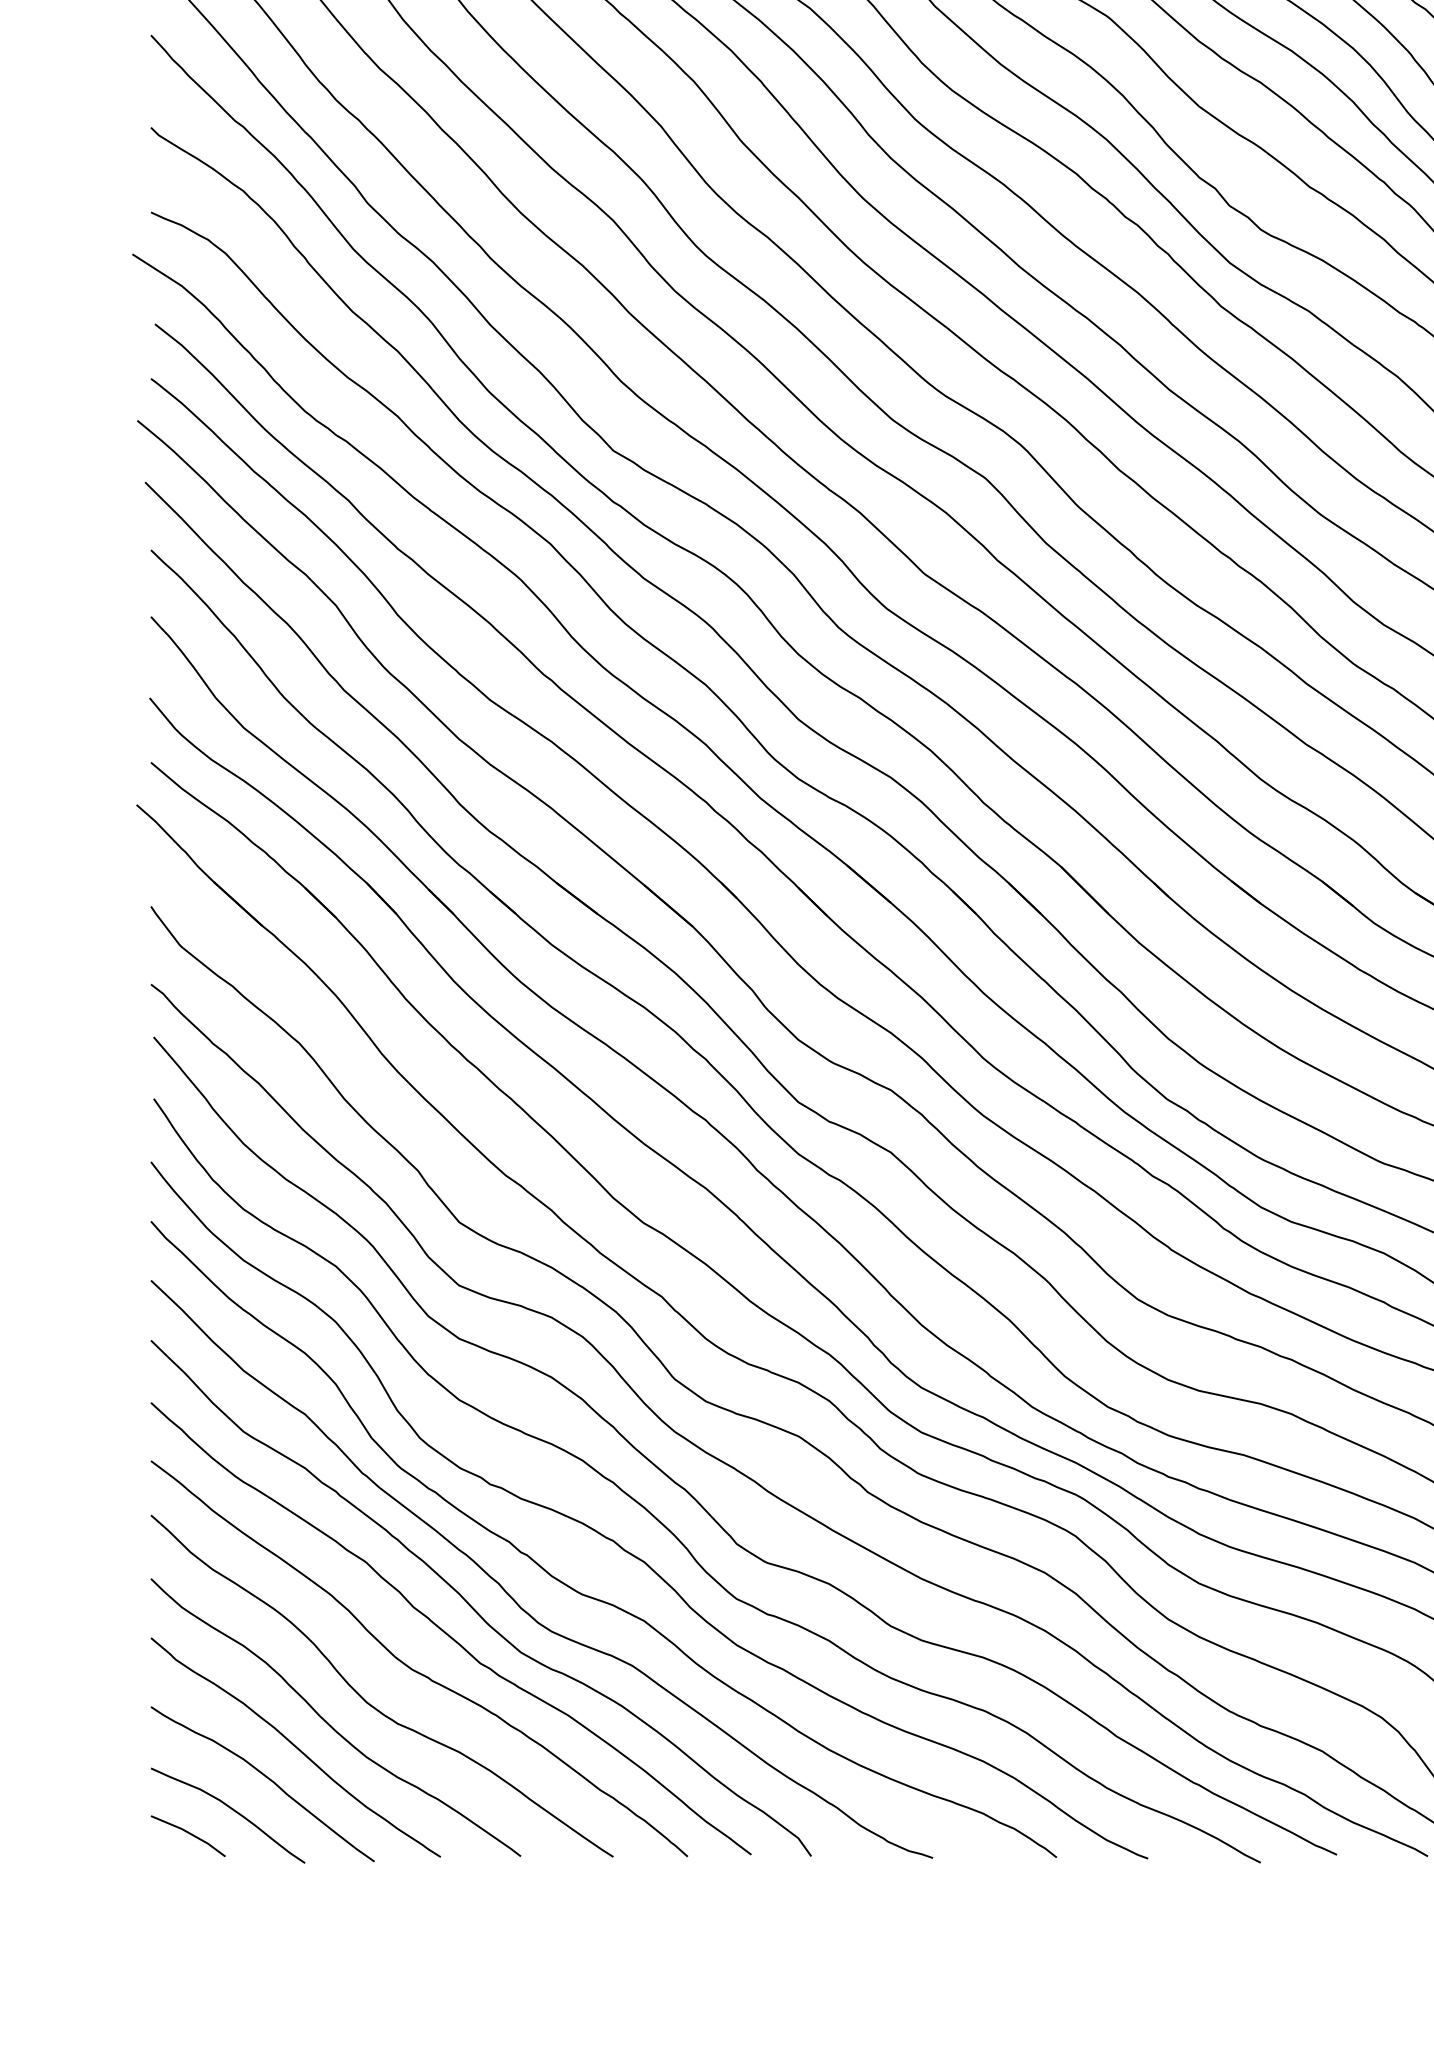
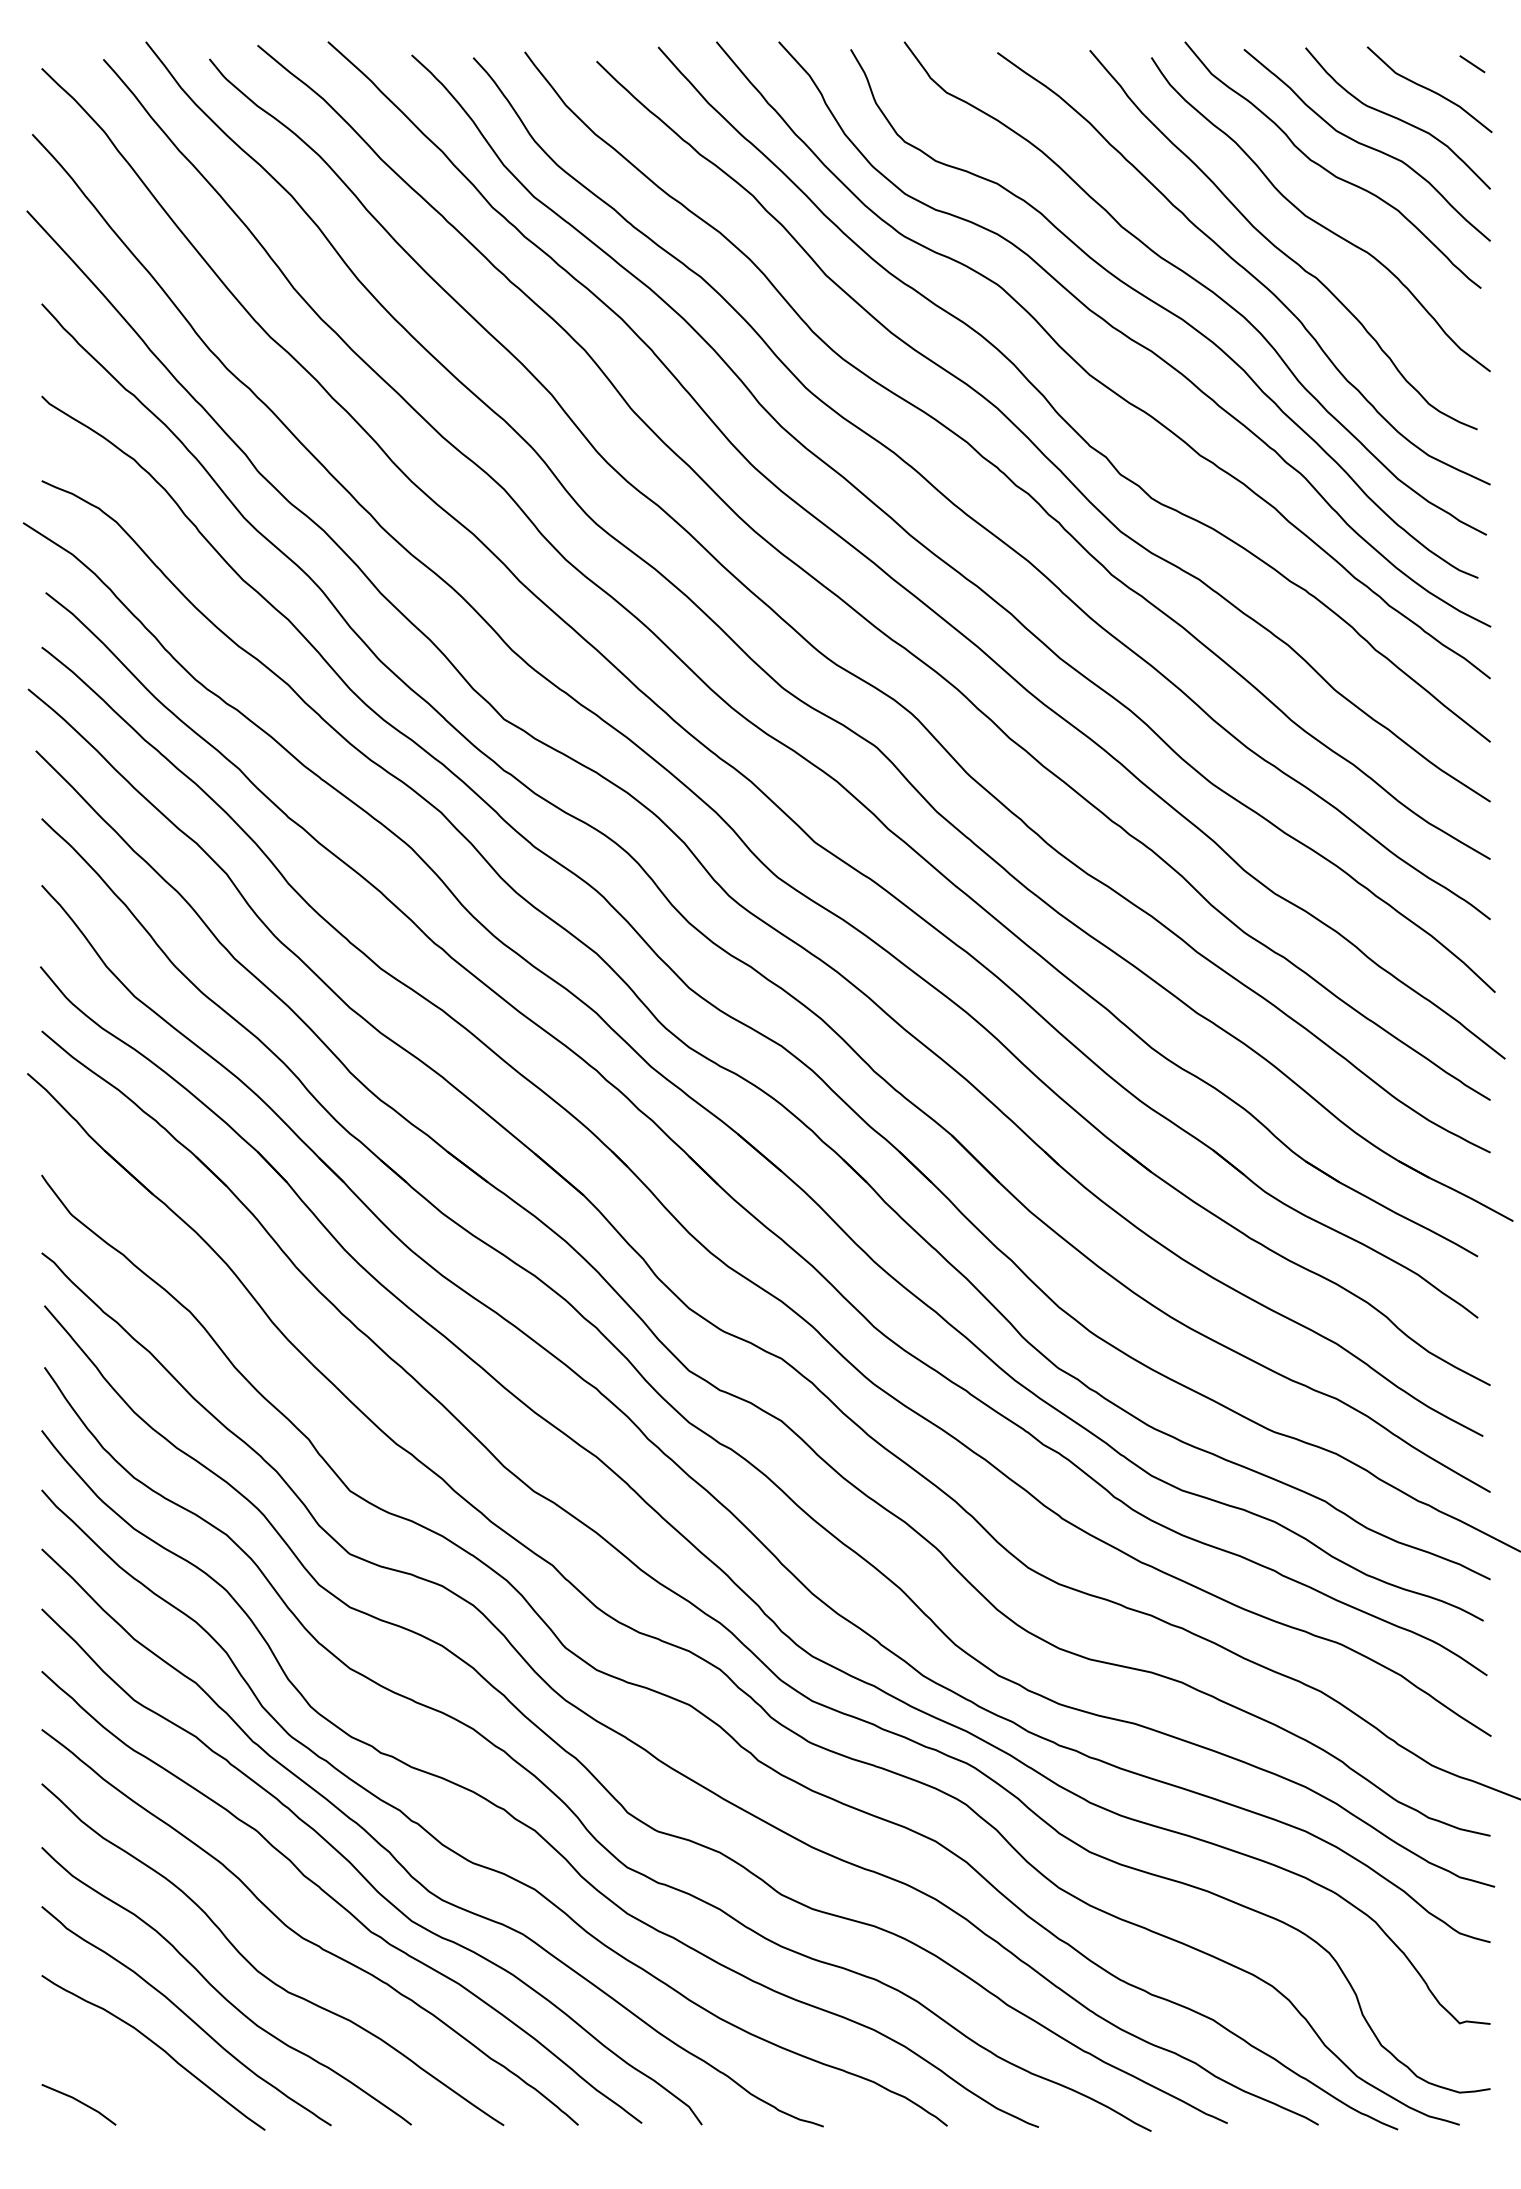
curve: (232, 1810) -> (123, 2079), removed

